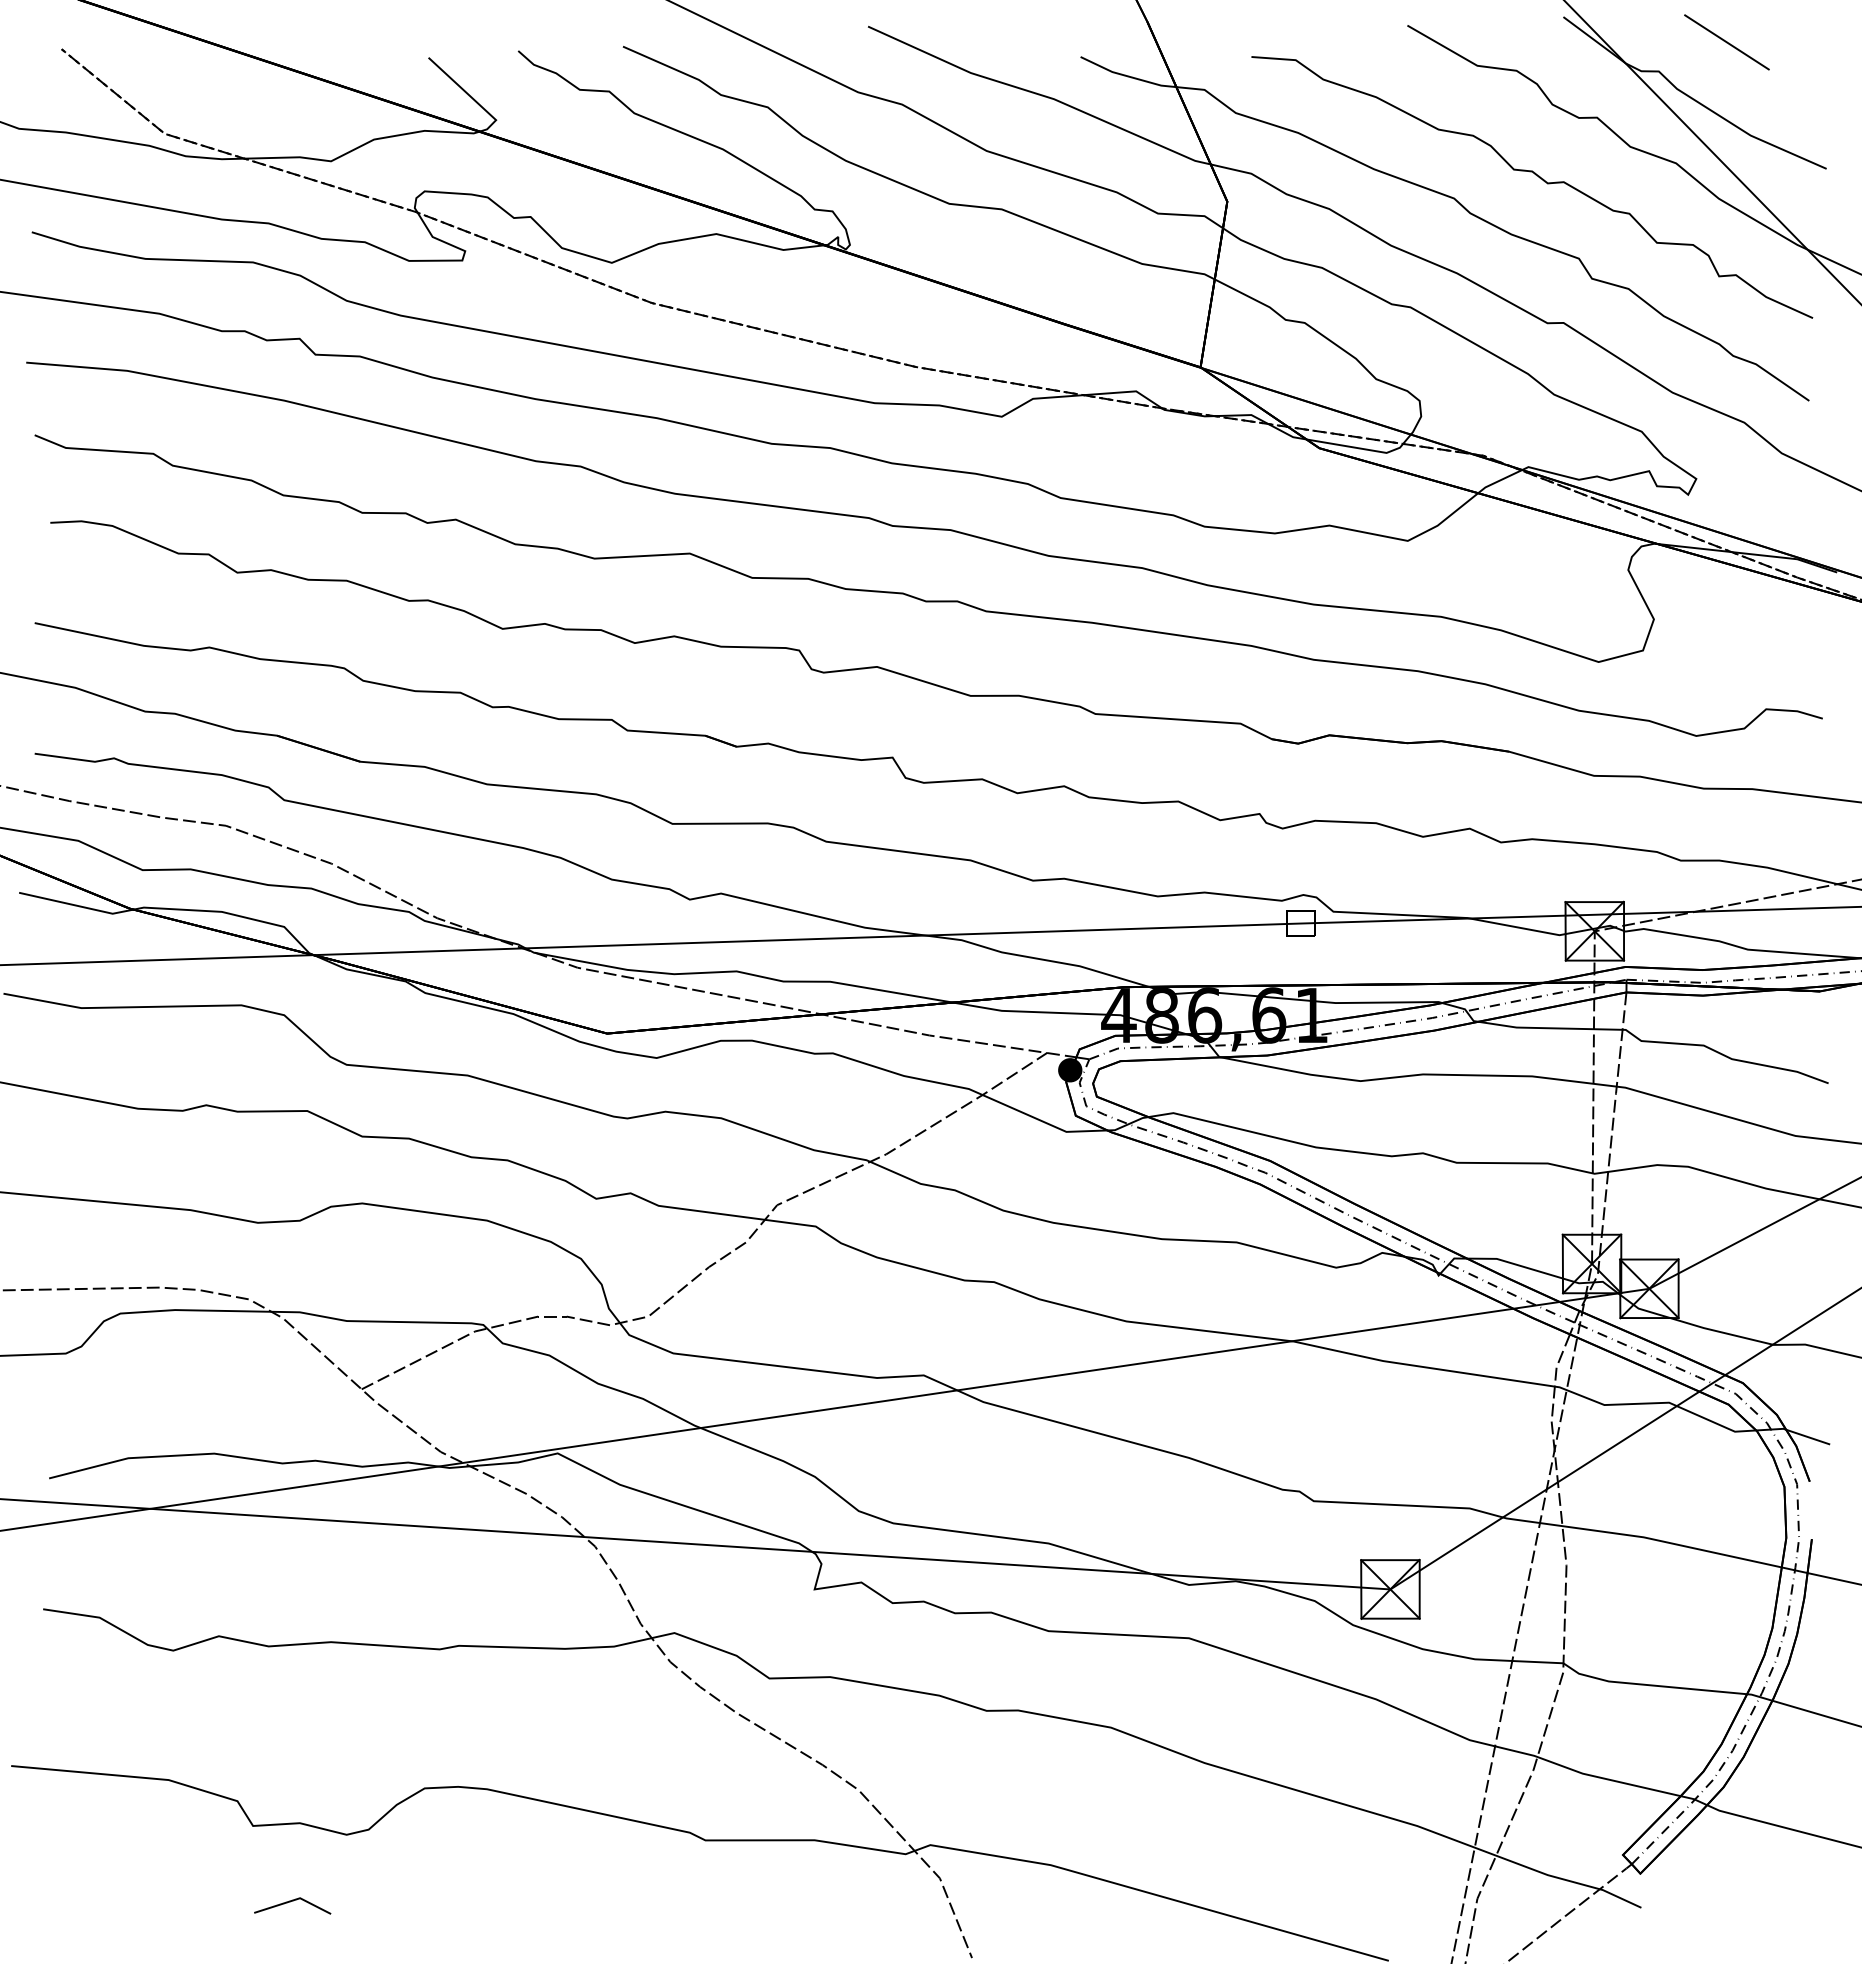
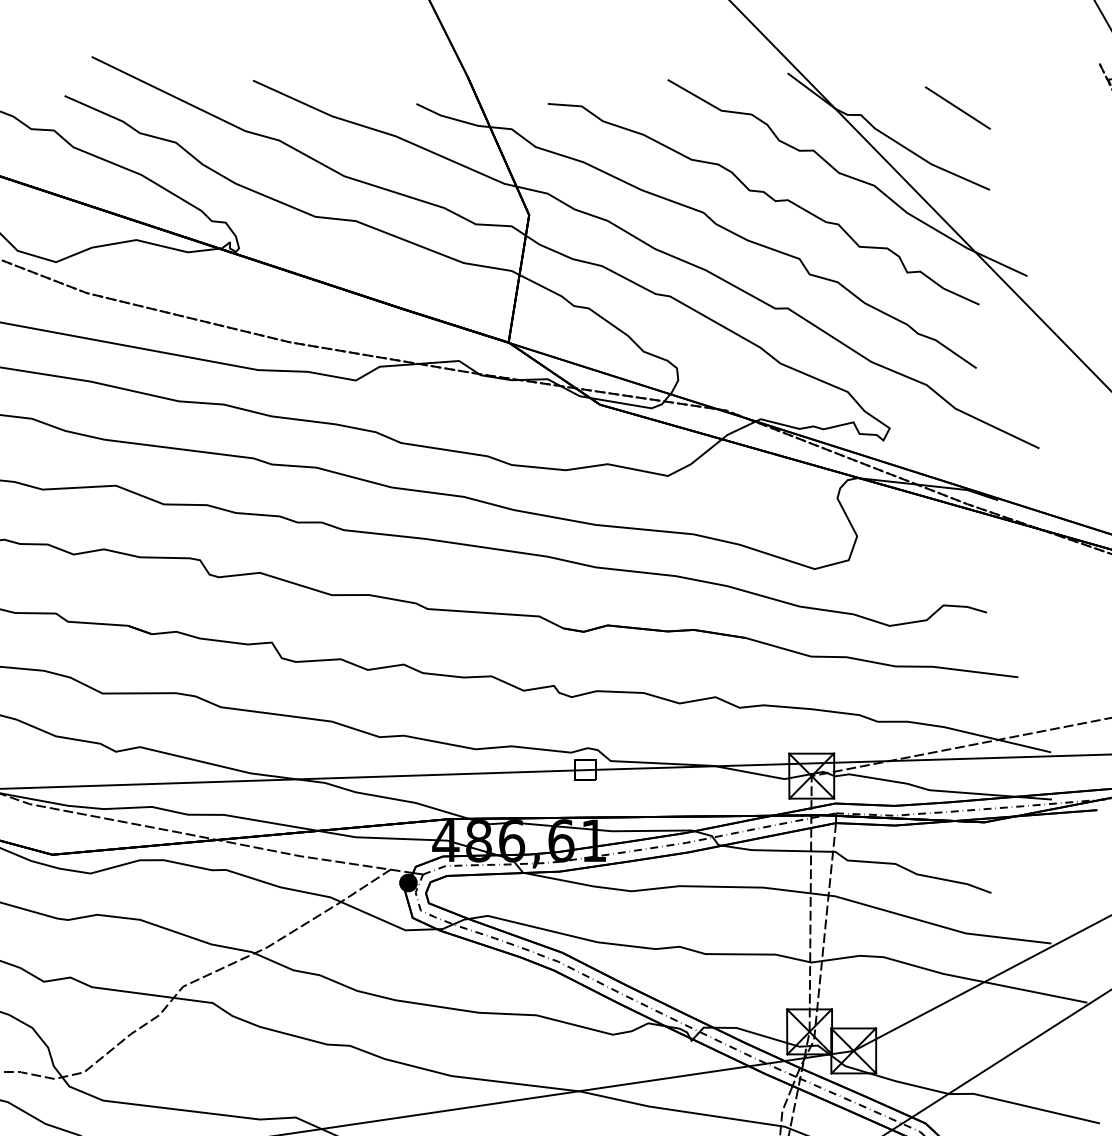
line: (1726, 42) -> (957, 108), moved

